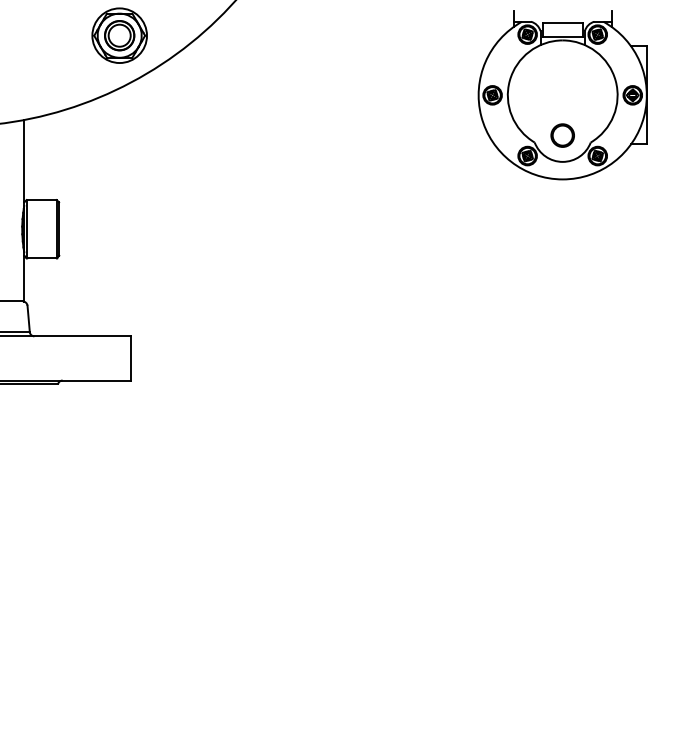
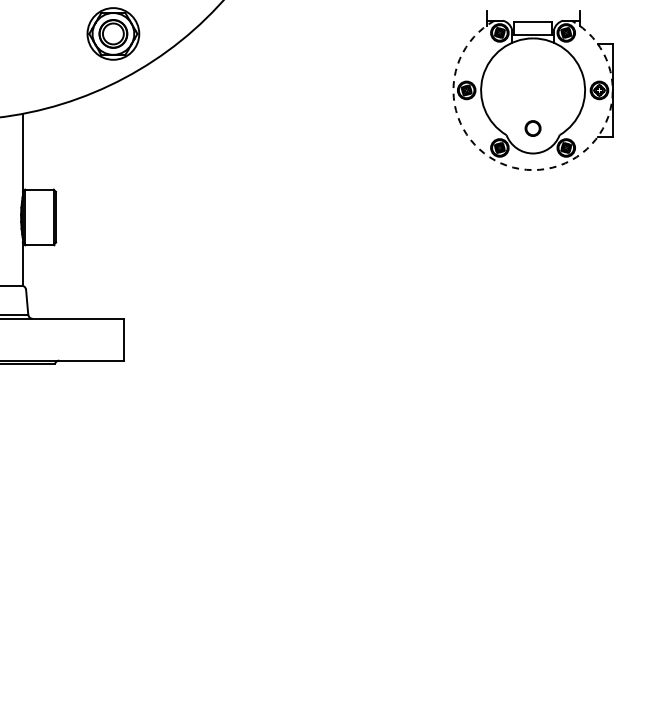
part: (562, 135) -> (532, 128), size x0.7
arc: (563, 179) -> (533, 170), solid -> dashed

